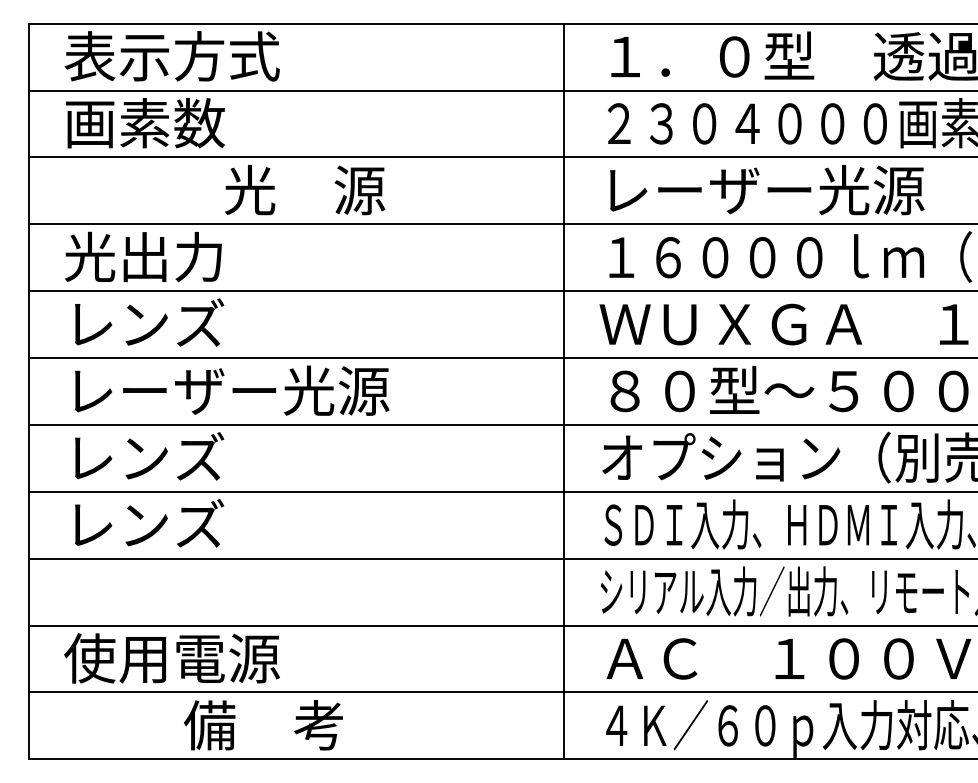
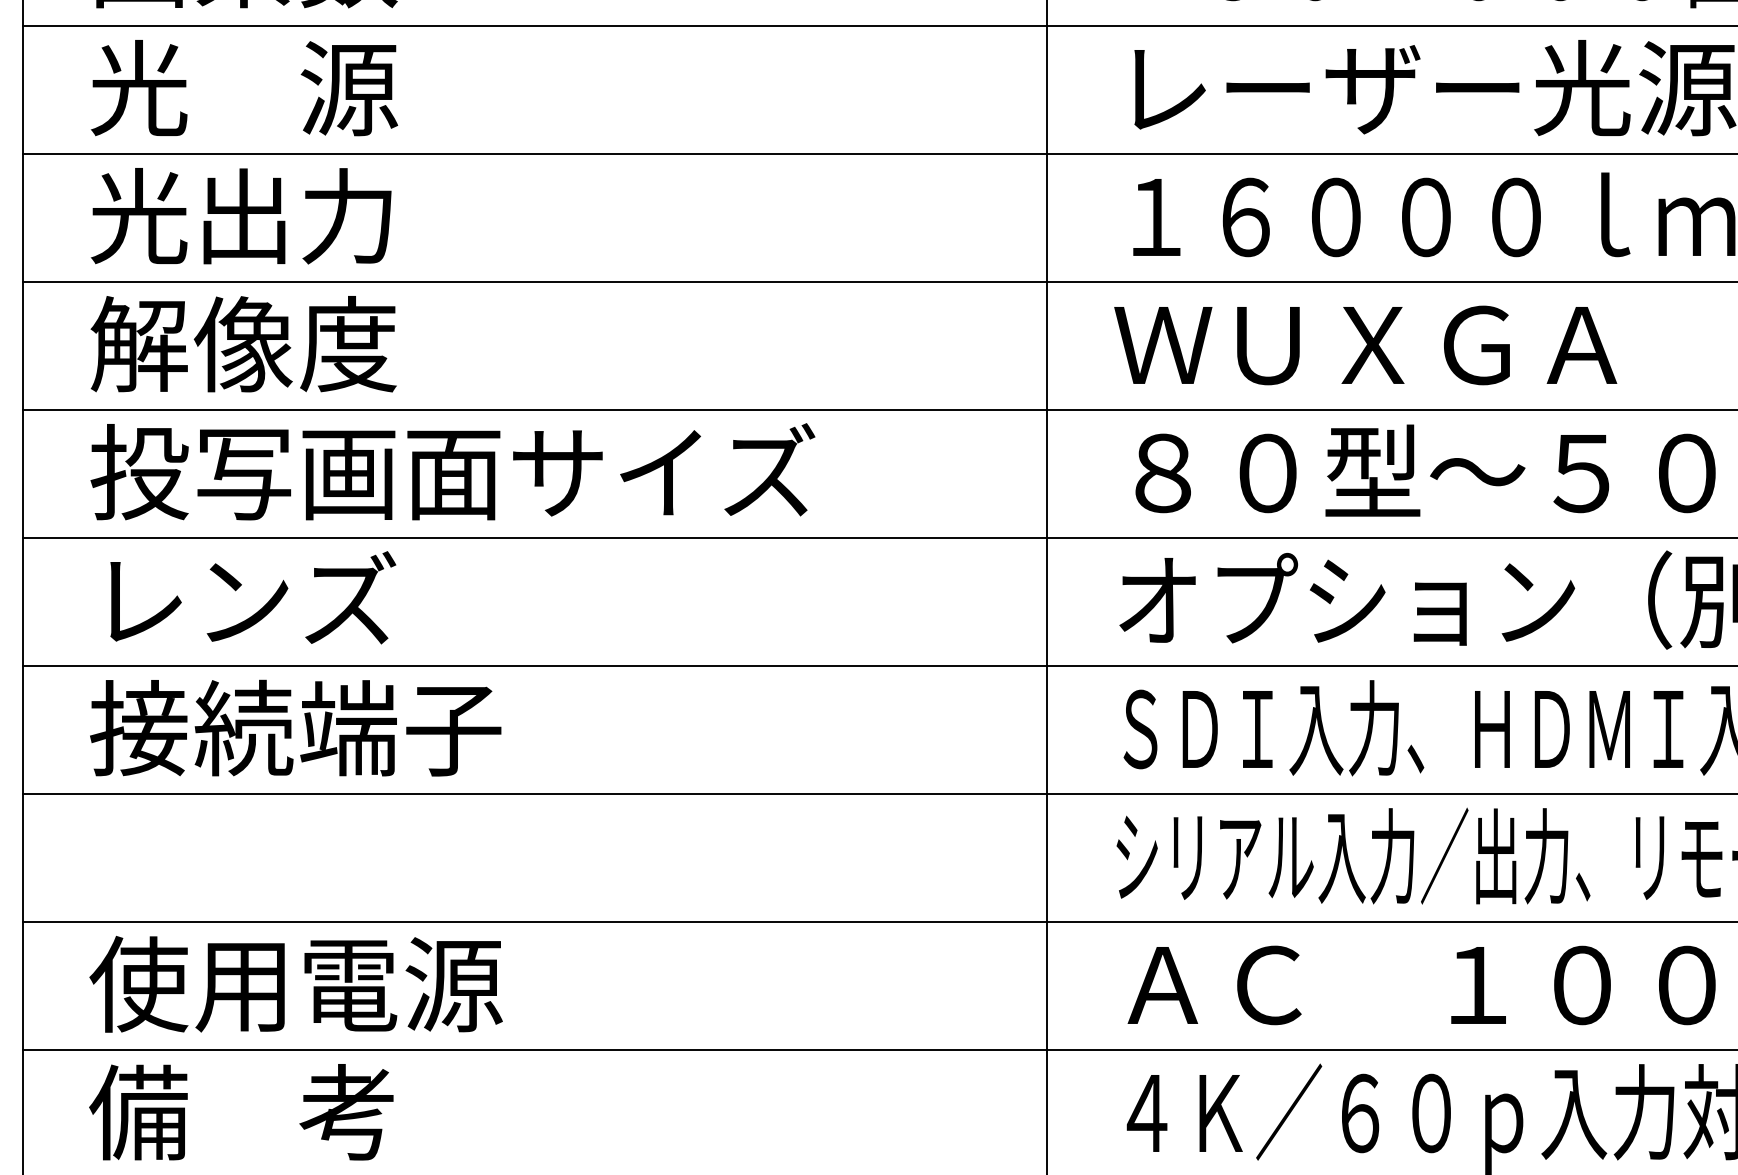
text: (305, 190) -> (245, 88), moved
text: (144, 323) -> (243, 343), レンズ -> 解像度
text: (253, 390) -> (452, 471), レーザー光源 -> 投写画面サイズ
text: (171, 524) -> (295, 728), レンズ -> 接続端子
text: (263, 725) -> (241, 1112), moved

